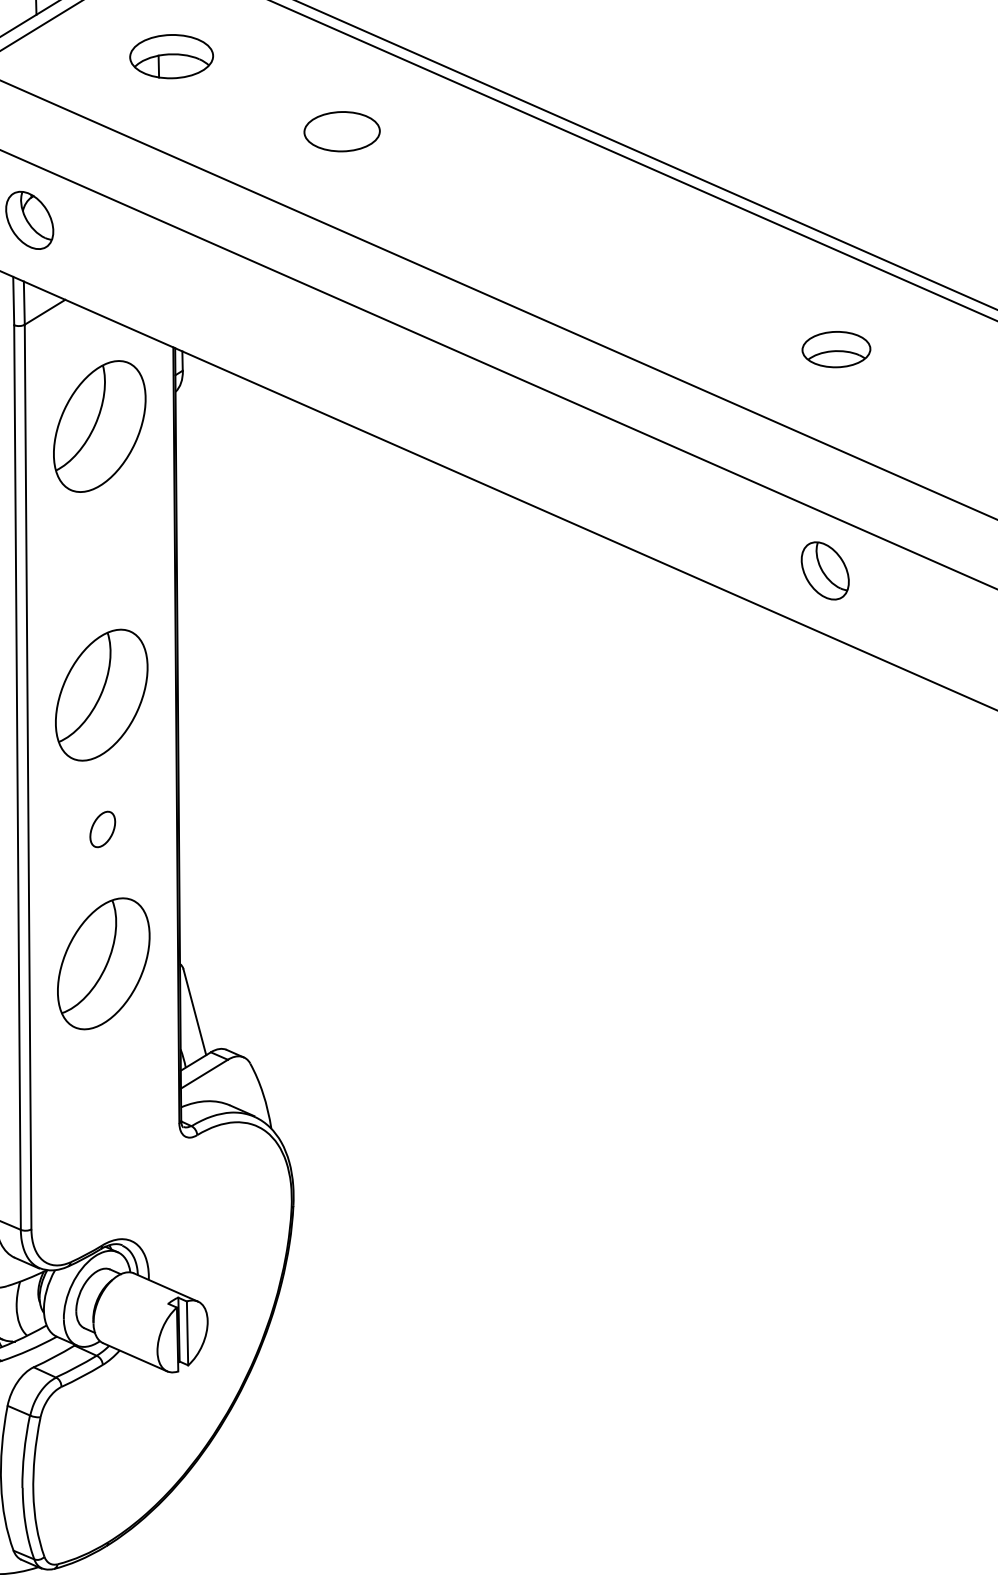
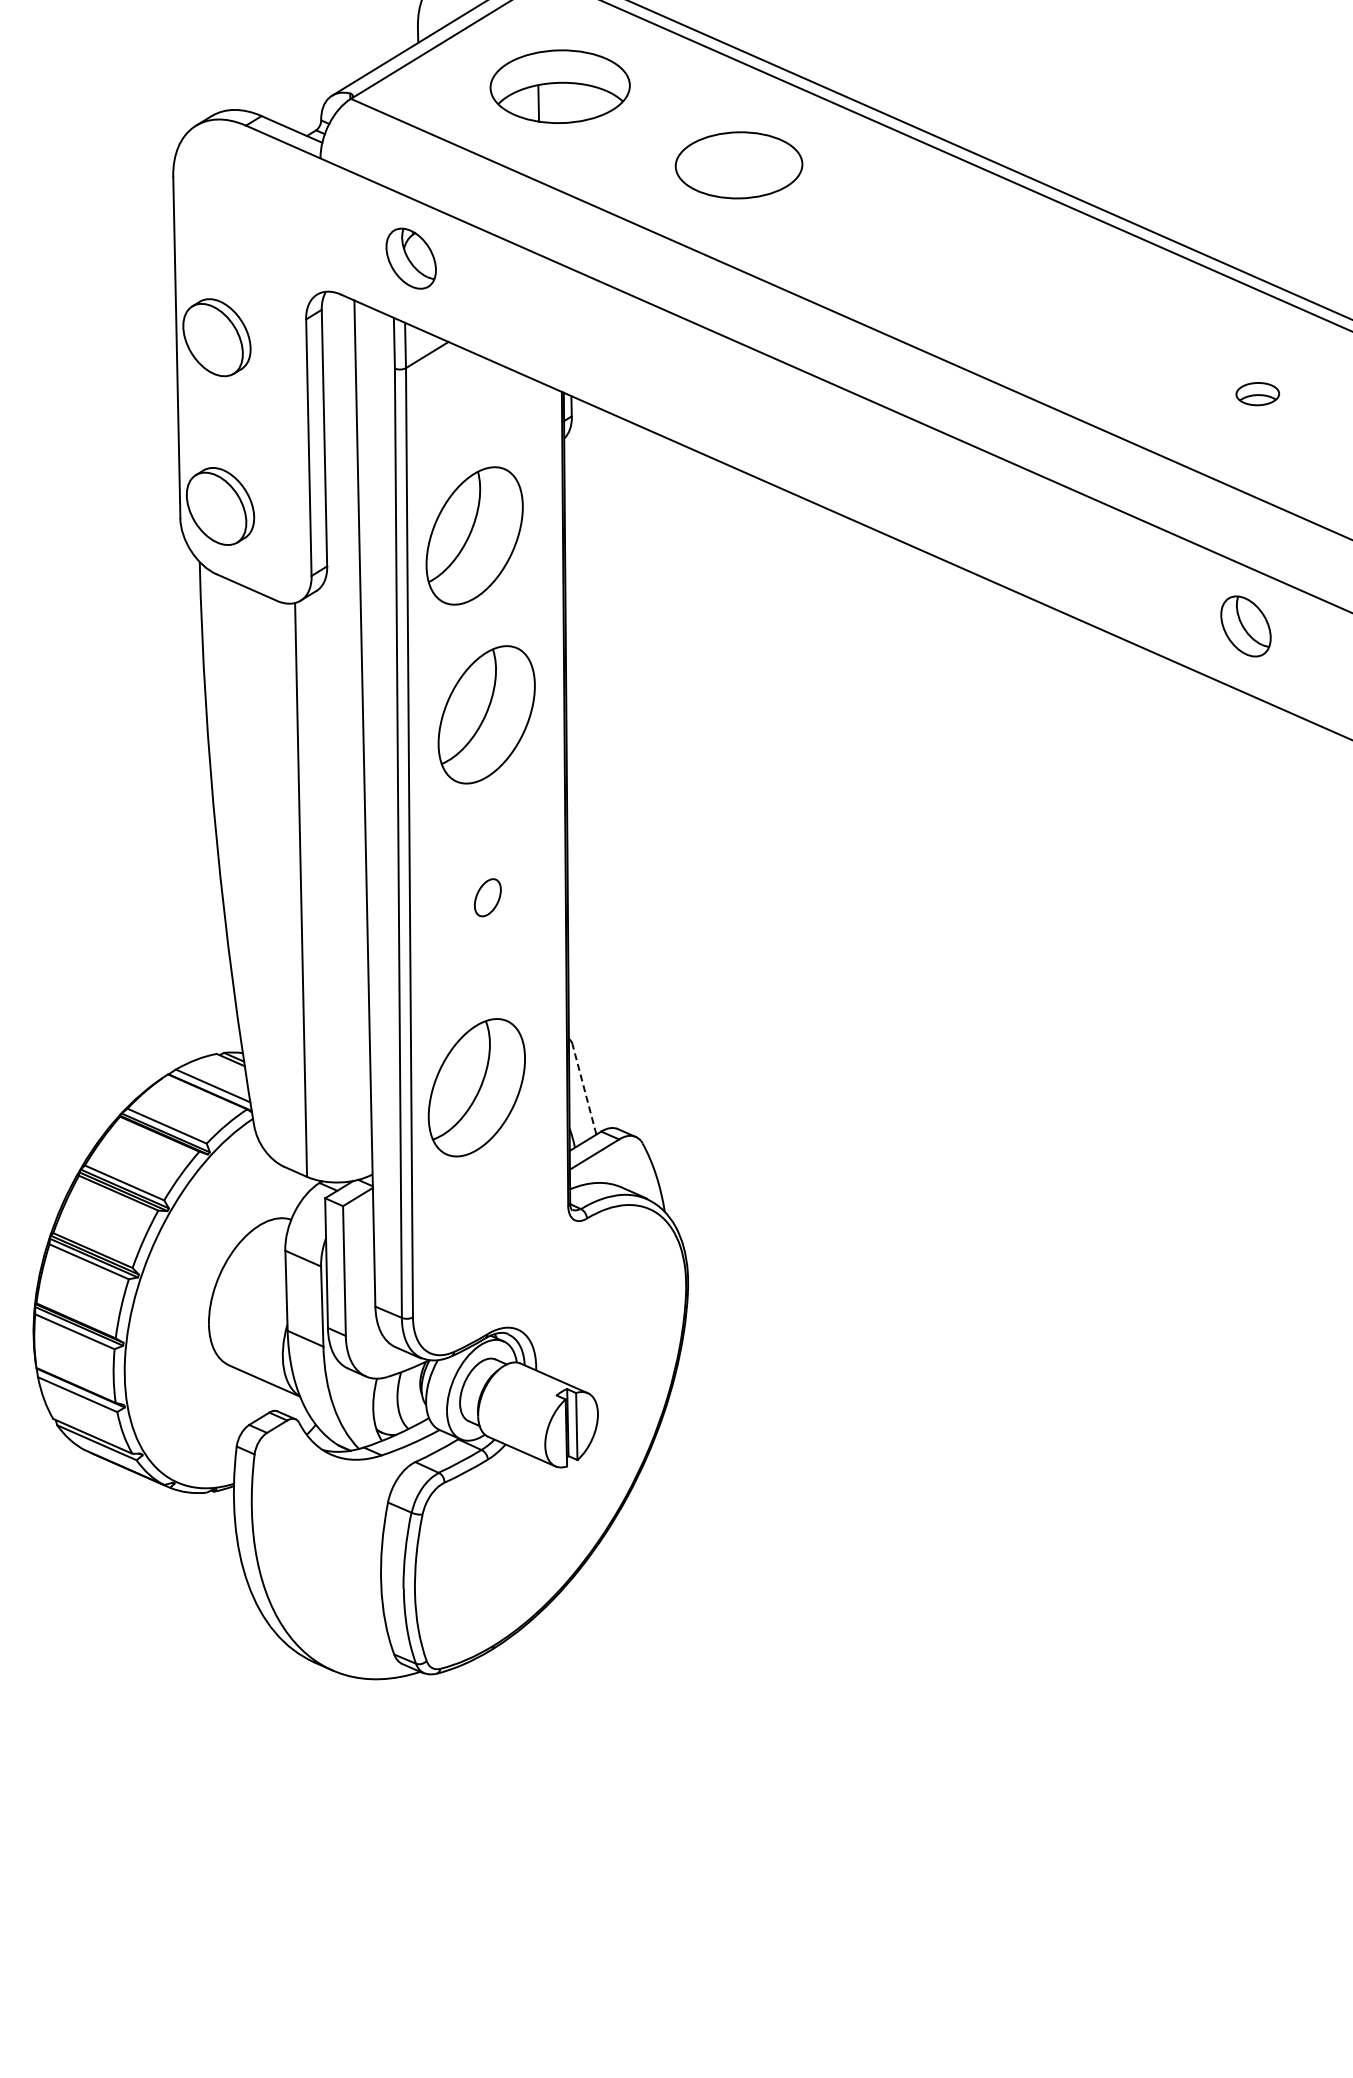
part: (171, 56) -> (559, 86), size x1.6
part: (341, 131) -> (738, 165), size x1.6
part: (836, 348) -> (1257, 393), size x0.6
part: (99, 426) -> (474, 535), moved
part: (101, 694) -> (486, 714), moved
part: (103, 963) -> (476, 1087), moved
line: (194, 1012) -> (584, 1089), solid -> dashed

